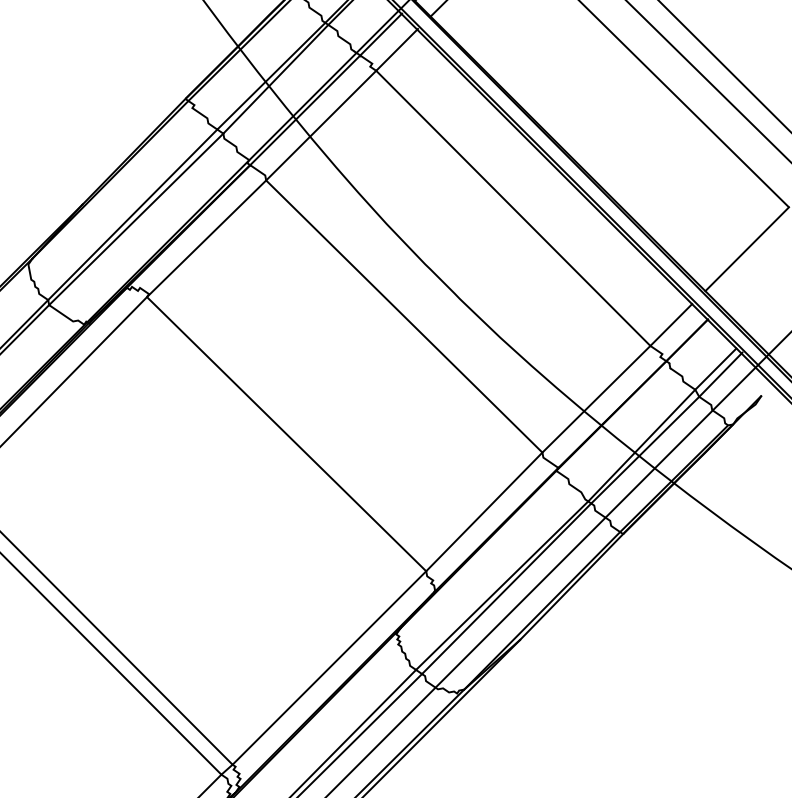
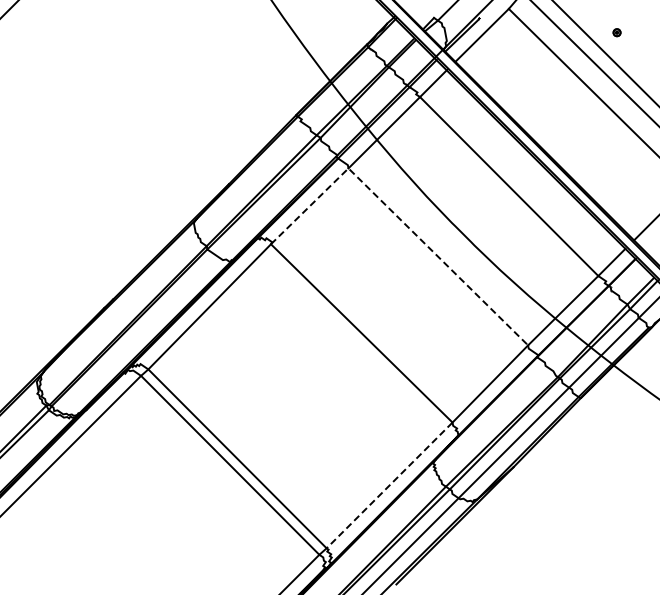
line: (344, 257) -> (399, 218), solid -> dashed
line: (329, 668) -> (389, 485), solid -> dashed

